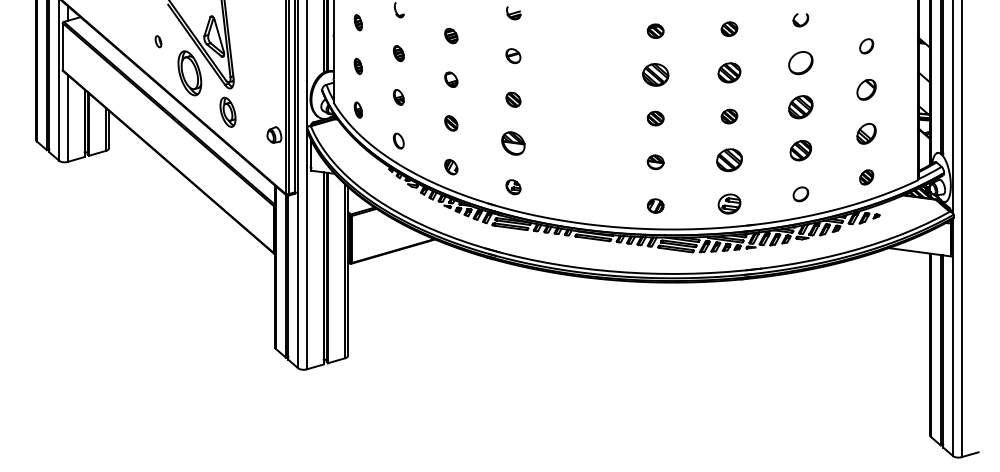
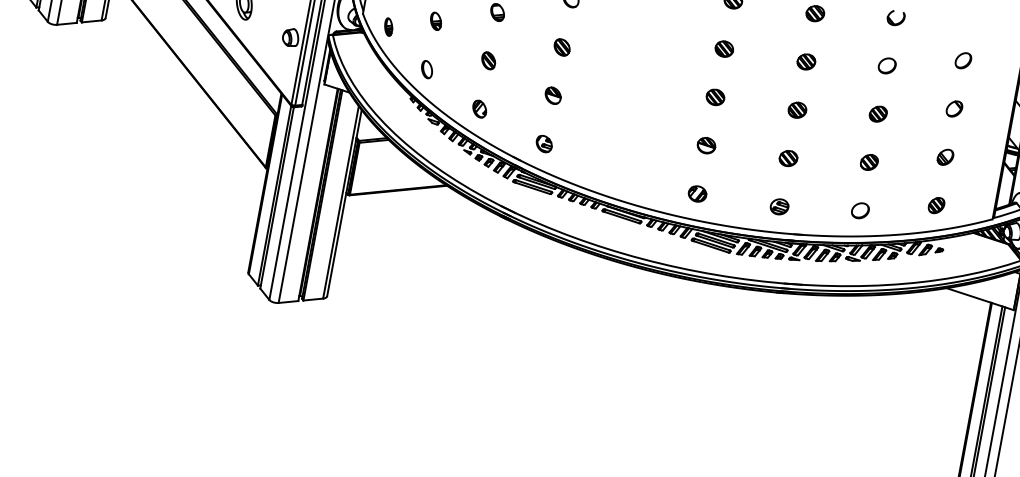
part: (800, 63) -> (886, 66), size x0.62
part: (729, 72) -> (806, 61), size x0.71
part: (655, 74) -> (724, 48), size x0.62
part: (866, 90) -> (954, 109), size x0.71
part: (800, 106) -> (877, 113), size x0.62
part: (866, 133) -> (945, 156), size x0.71
part: (513, 143) -> (553, 95), size x0.62
part: (800, 150) -> (868, 162), size x0.71
part: (729, 160) -> (788, 158), size x0.62
part: (729, 203) -> (779, 206), size x0.71

